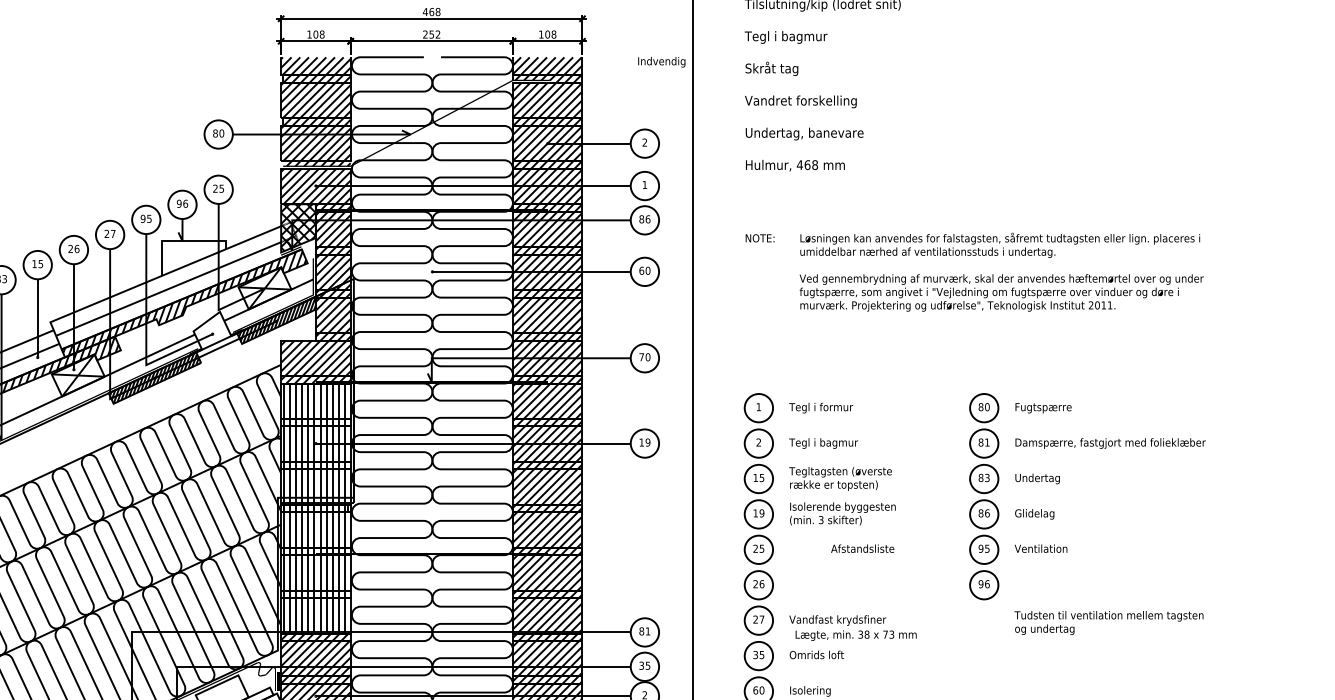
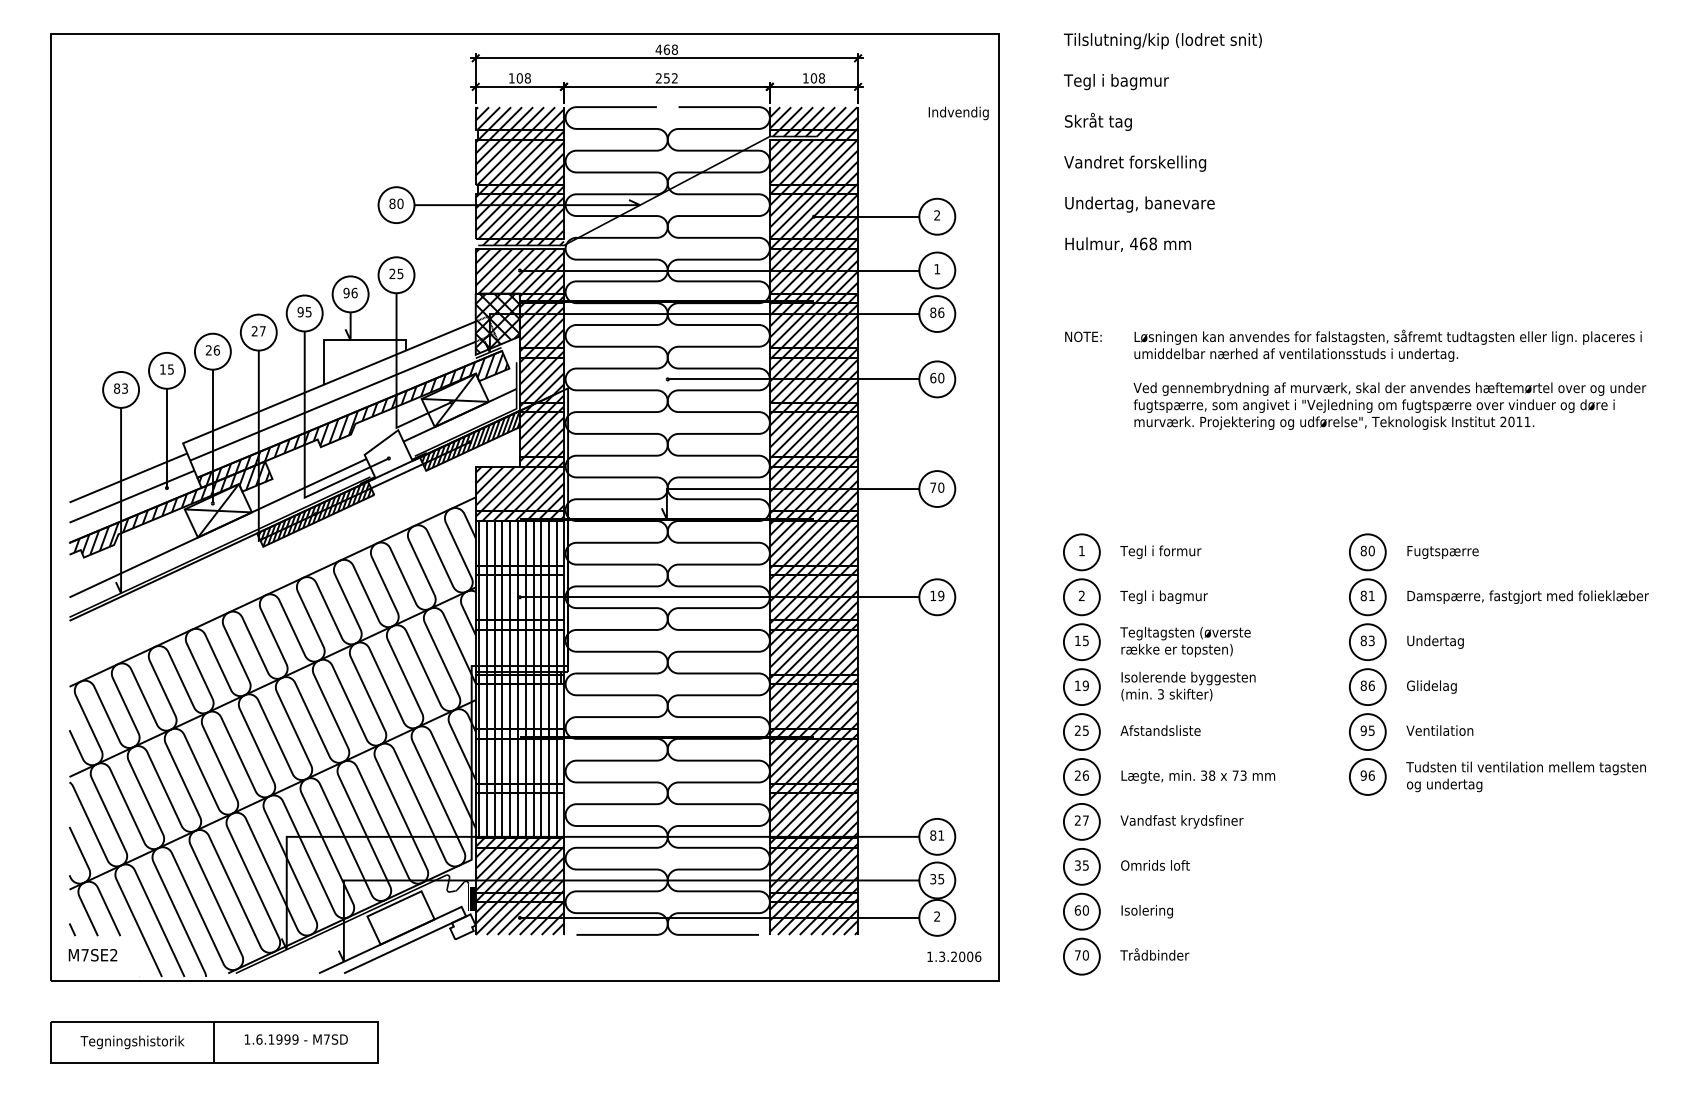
text: (862, 548) -> (1160, 730), moved
text: (1108, 622) -> (1525, 776), moved
text: (856, 635) -> (1198, 776), moved

